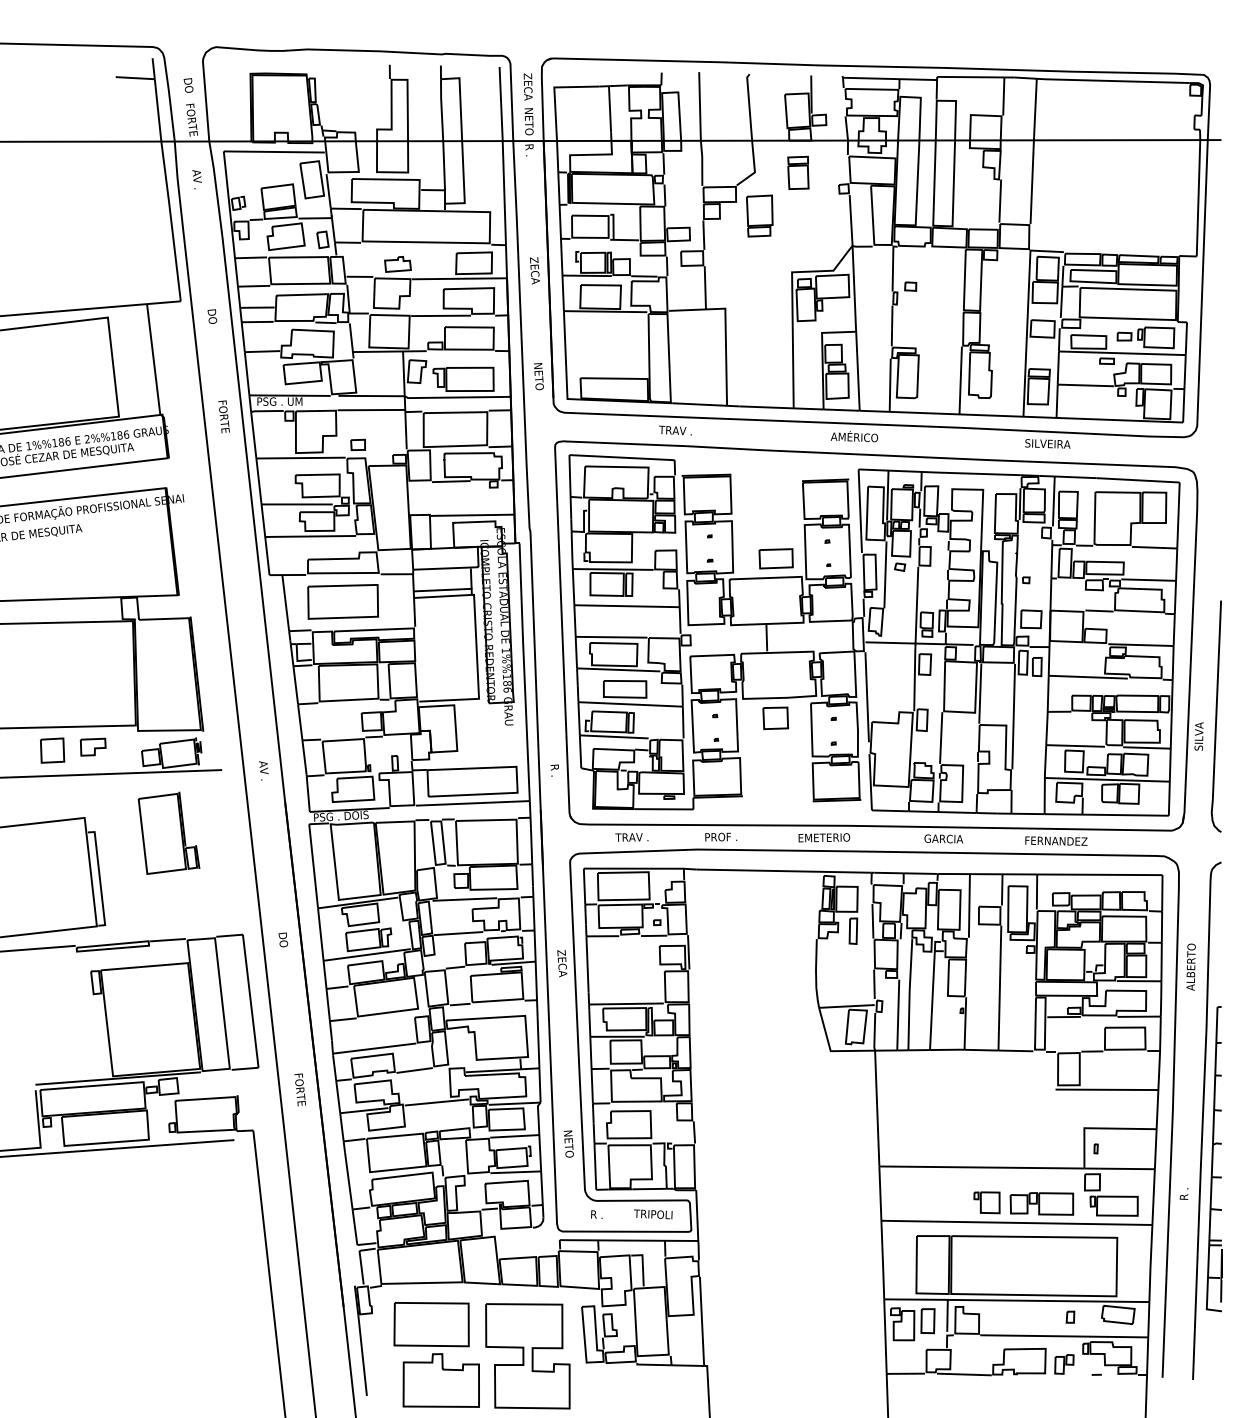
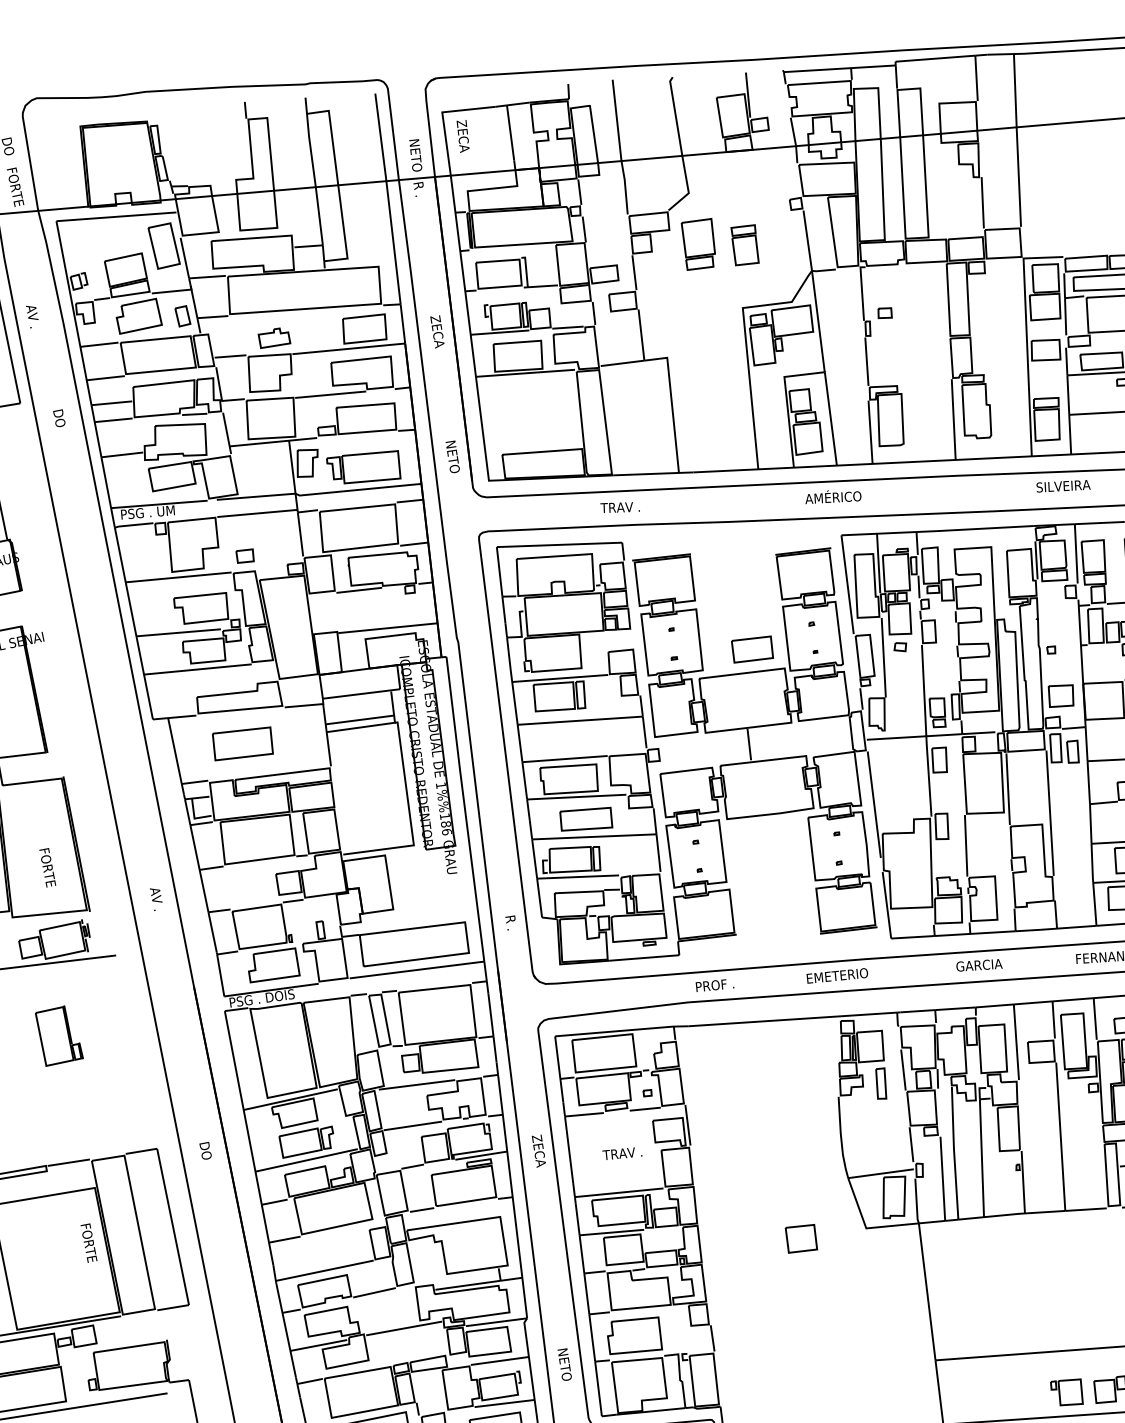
text: (527, 86) -> (462, 135), moved
part: (798, 172) -> (745, 244), moved
text: (196, 179) -> (31, 316), moved
text: (223, 416) -> (47, 867), moved
part: (342, 601) -> (242, 743), size x0.7
part: (775, 718) -> (801, 1239), moved
text: (263, 770) -> (156, 898), moved
part: (168, 832) -> (58, 1034), size x0.6
text: (631, 837) -> (621, 1153), moved
text: (299, 1089) -> (88, 1242), moved

